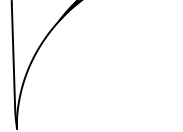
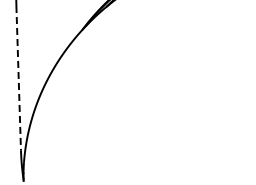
line: (13, 56) -> (18, 78), solid -> dashed

